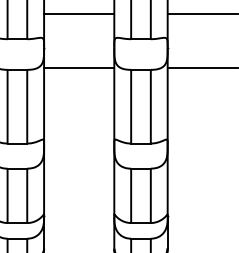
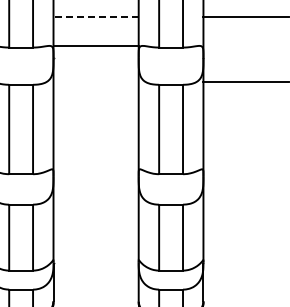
line: (79, 14) -> (96, 17), solid -> dashed
line: (78, 67) -> (95, 46), moved

